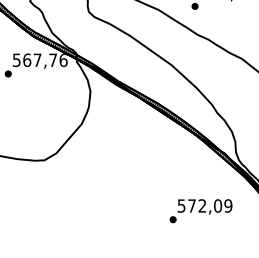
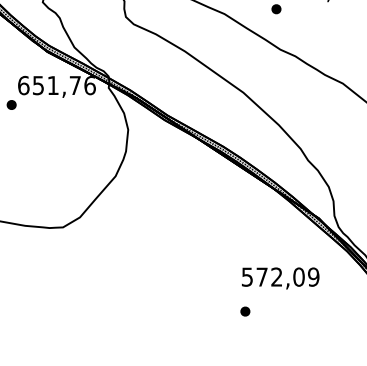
text: (27, 60) -> (38, 85), 567,76 -> 651,76
text: (204, 206) -> (280, 278), moved

